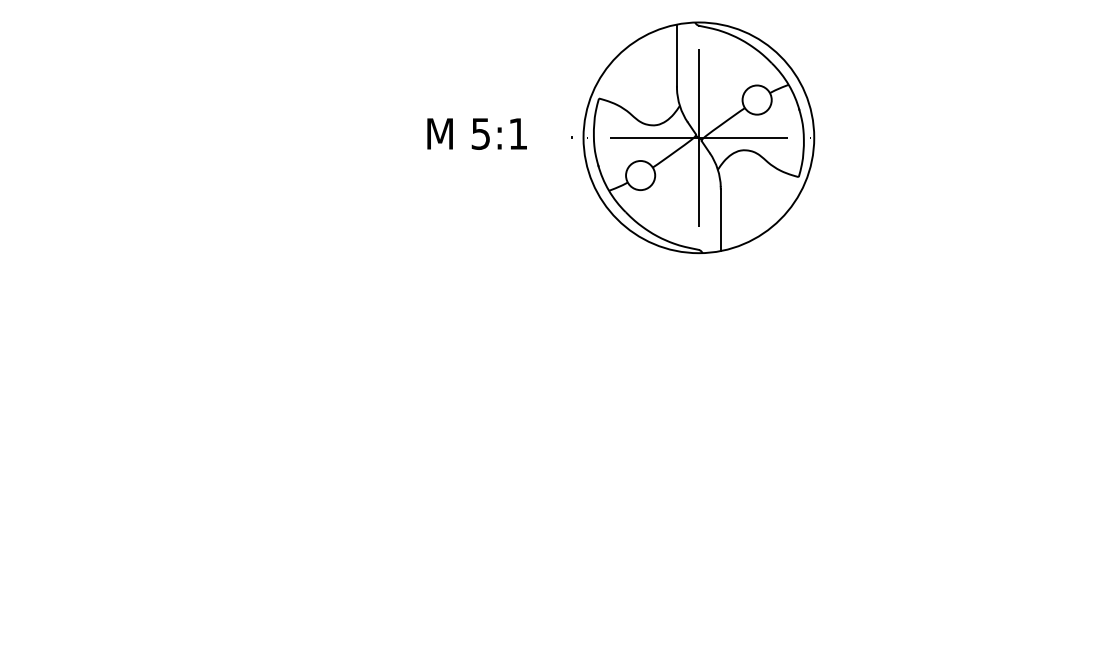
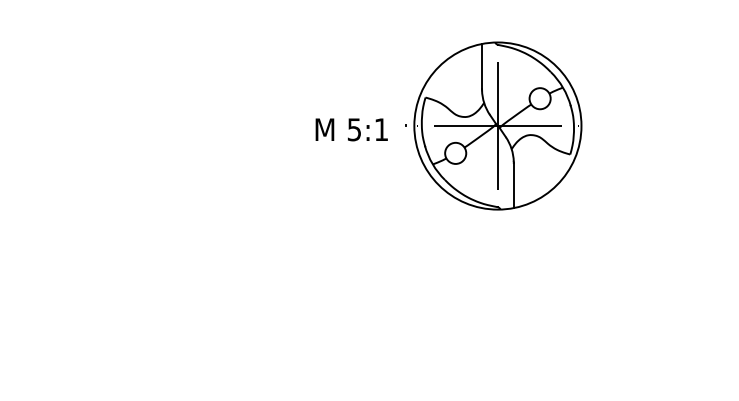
text: (476, 133) -> (351, 129), moved

